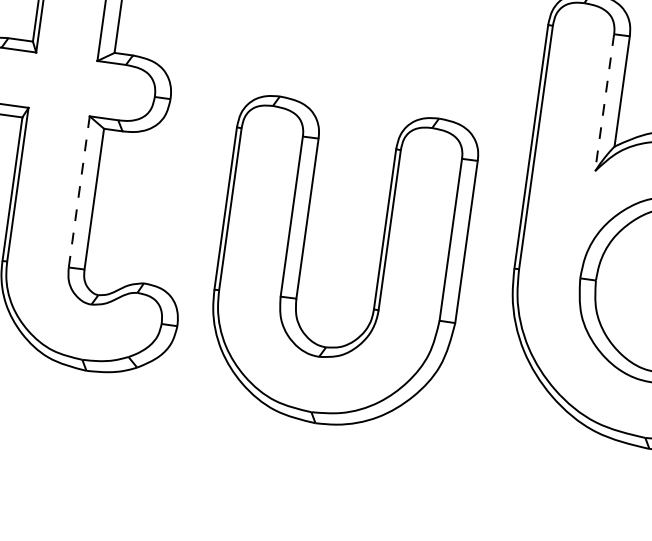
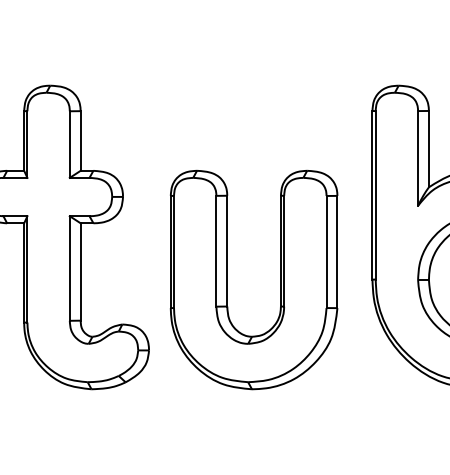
line: (605, 102) -> (418, 158), dashed -> solid
line: (78, 193) -> (69, 269), dashed -> solid
part: (302, 259) -> (227, 279), moved

